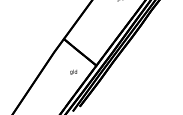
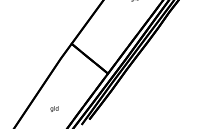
text: (73, 71) -> (54, 108), moved

